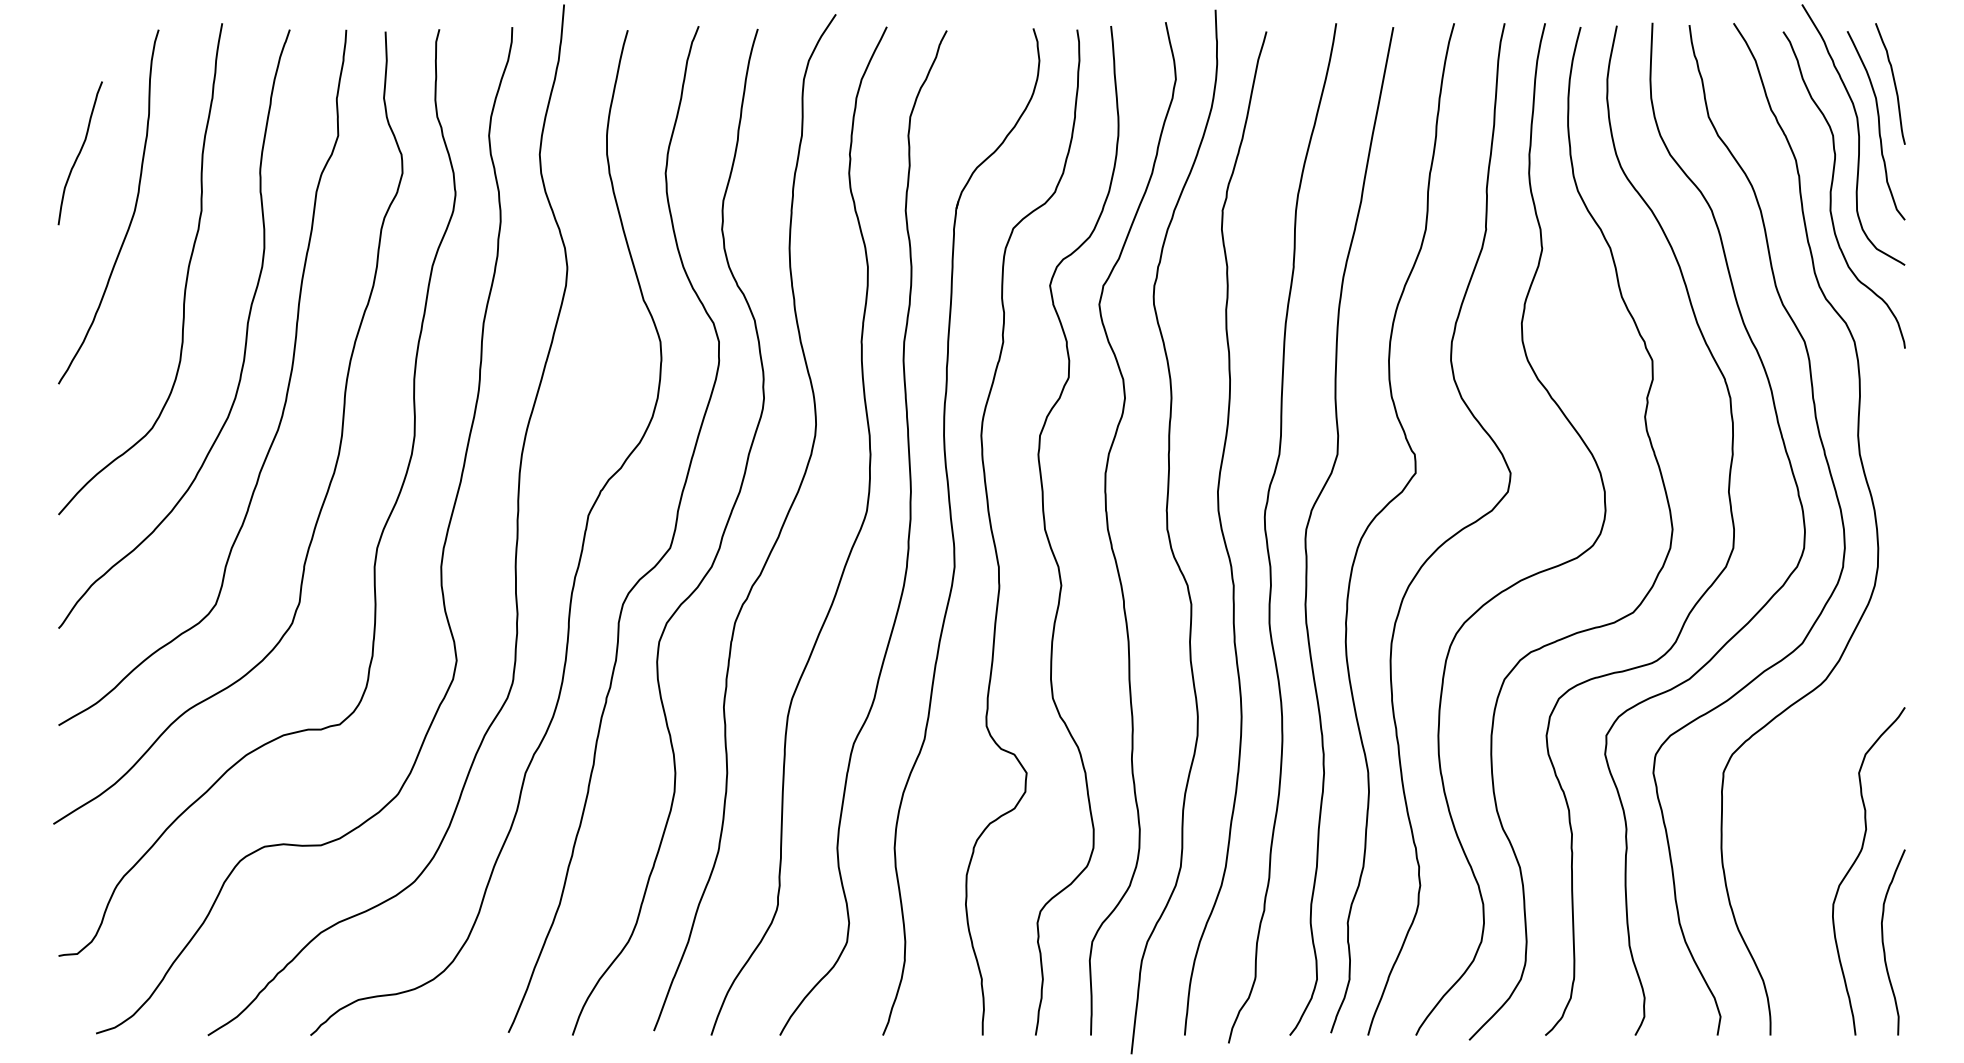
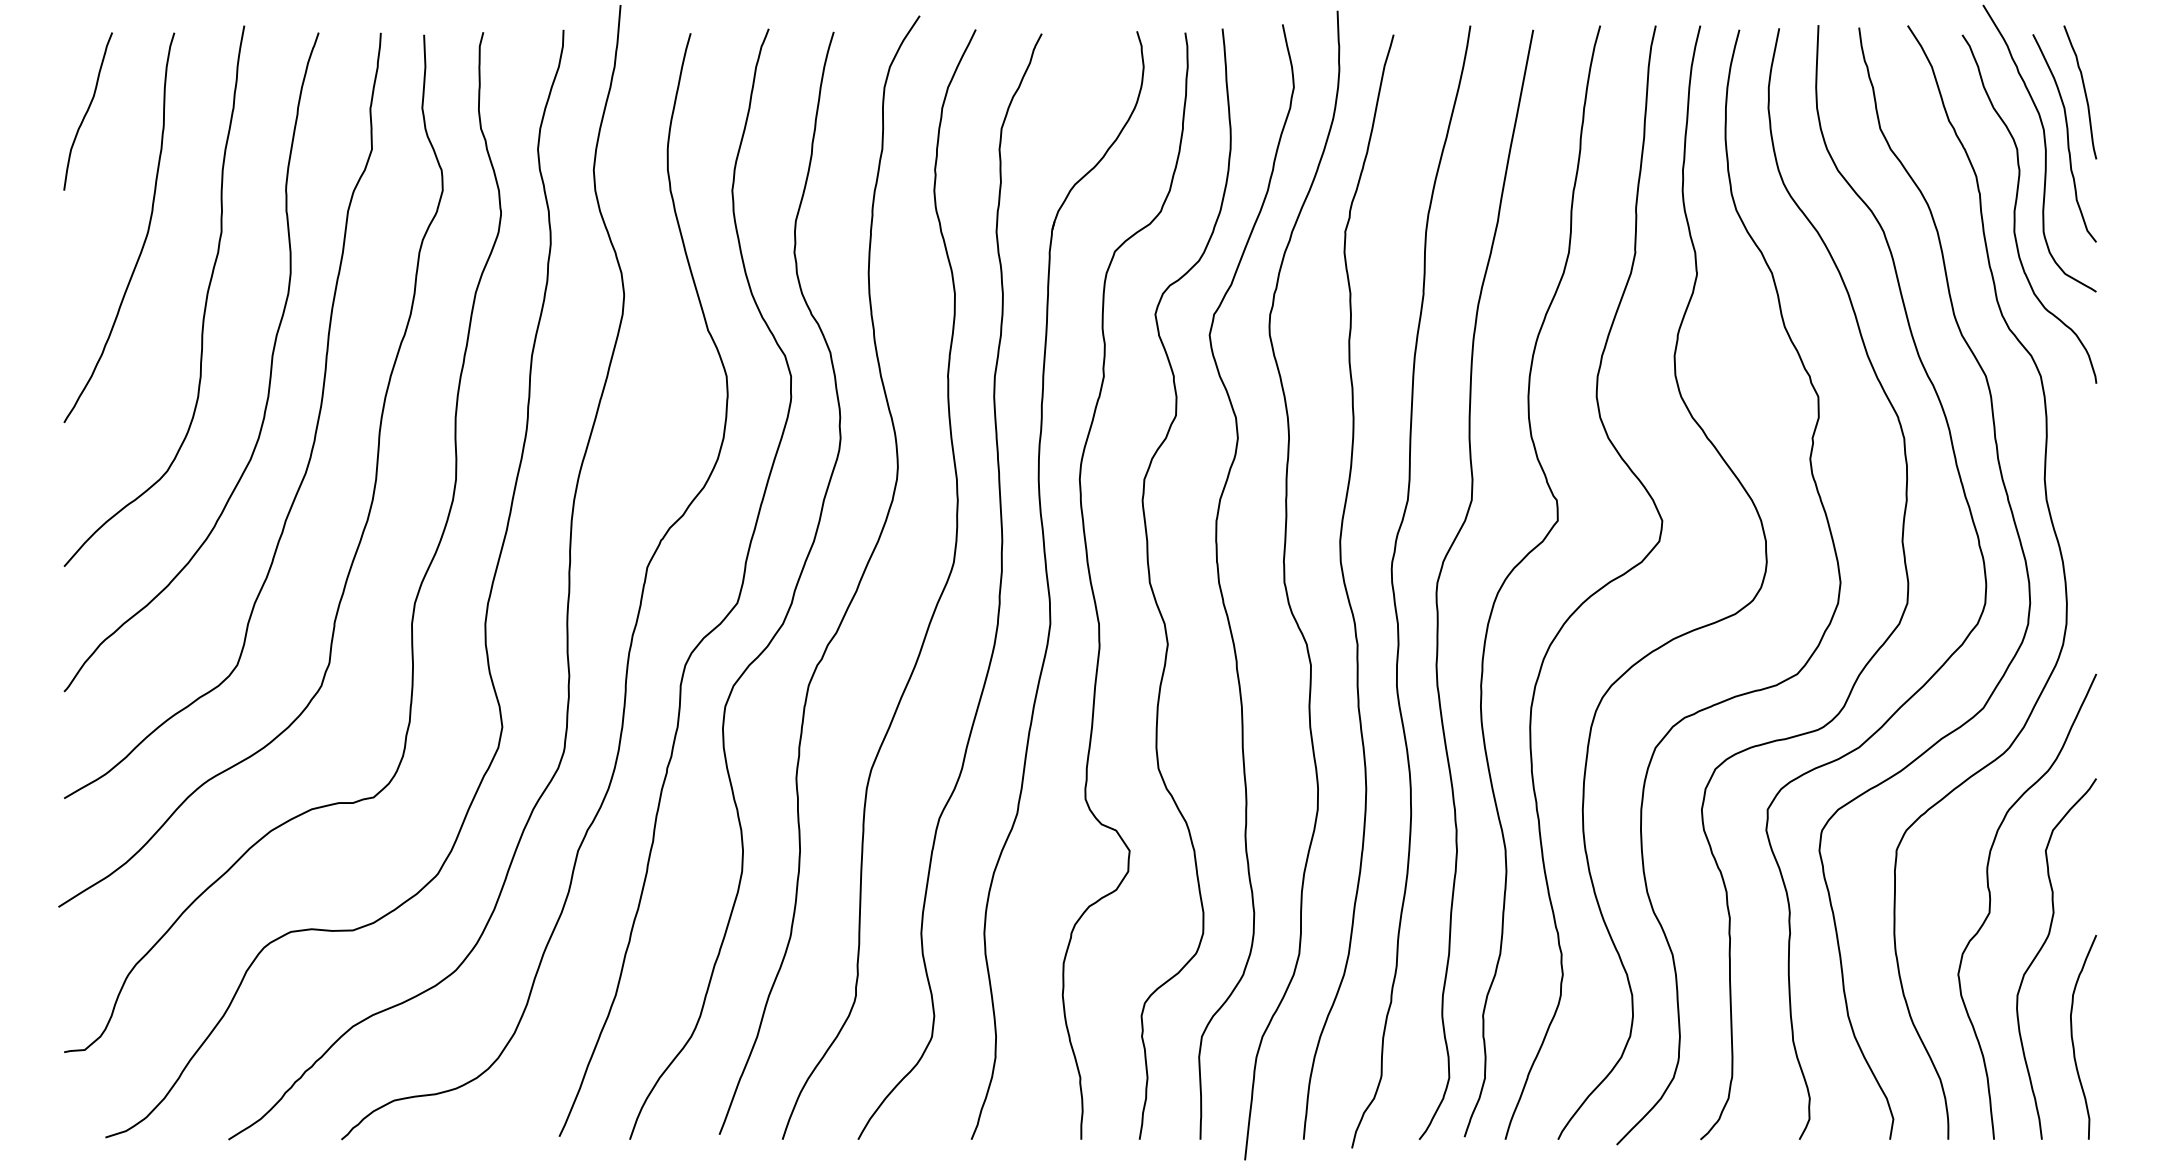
curve: (79, 153) -> (87, 111), moved
curve: (1809, 823) -> (1991, 906), added

